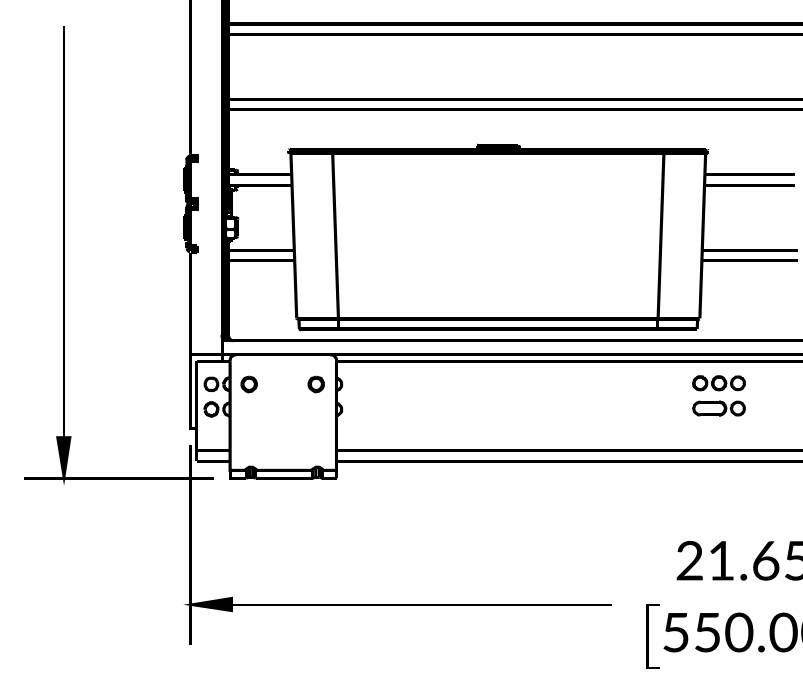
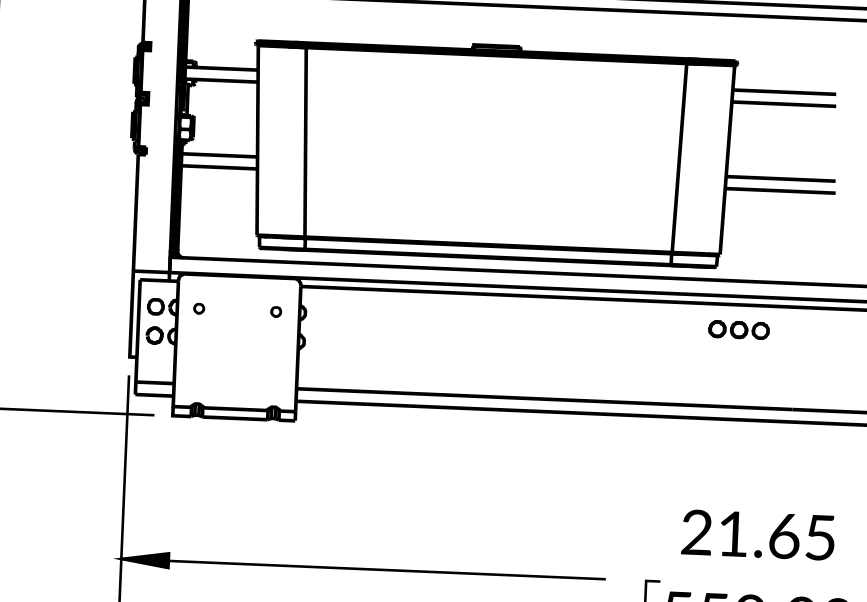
part: (248, 384) -> (198, 308), size x0.6
part: (315, 384) -> (275, 312), size x0.6
part: (718, 408) -> (737, 358), removed

